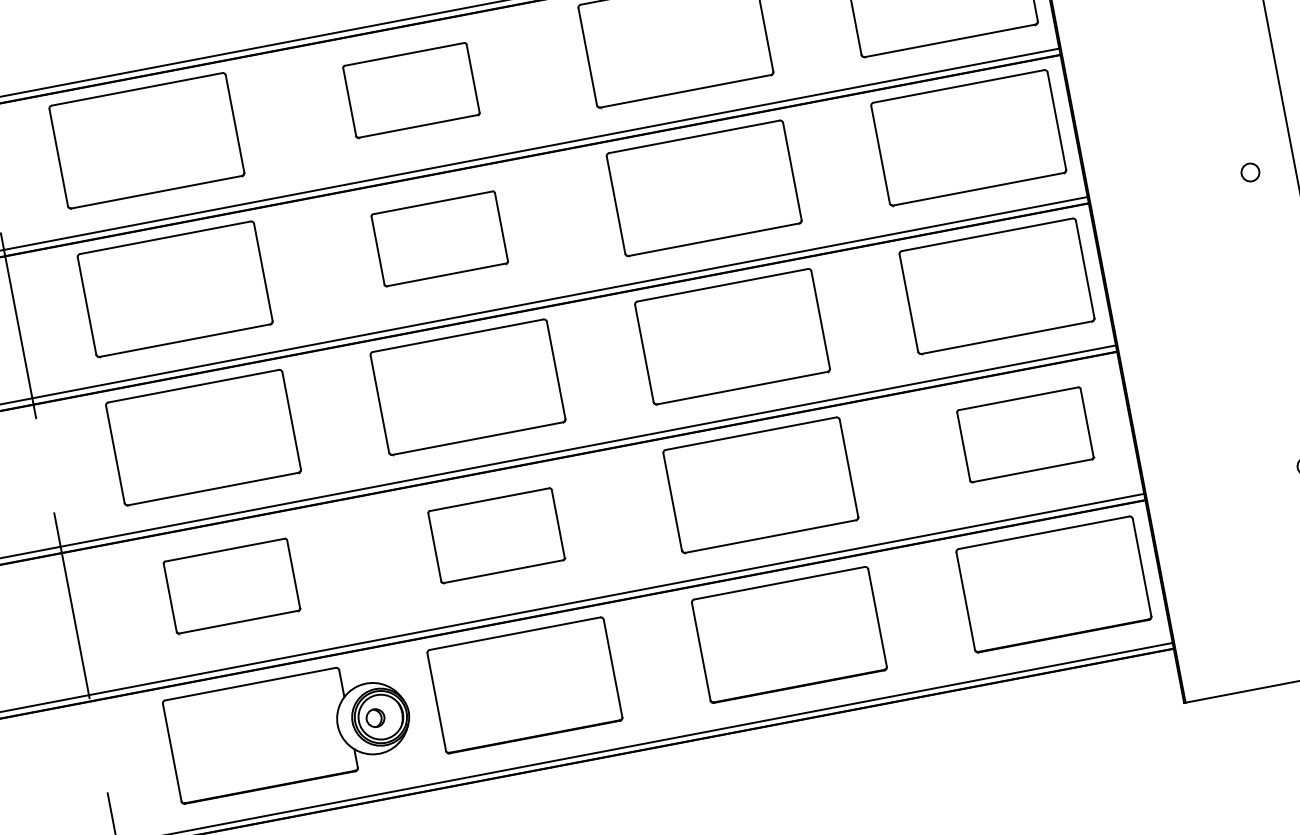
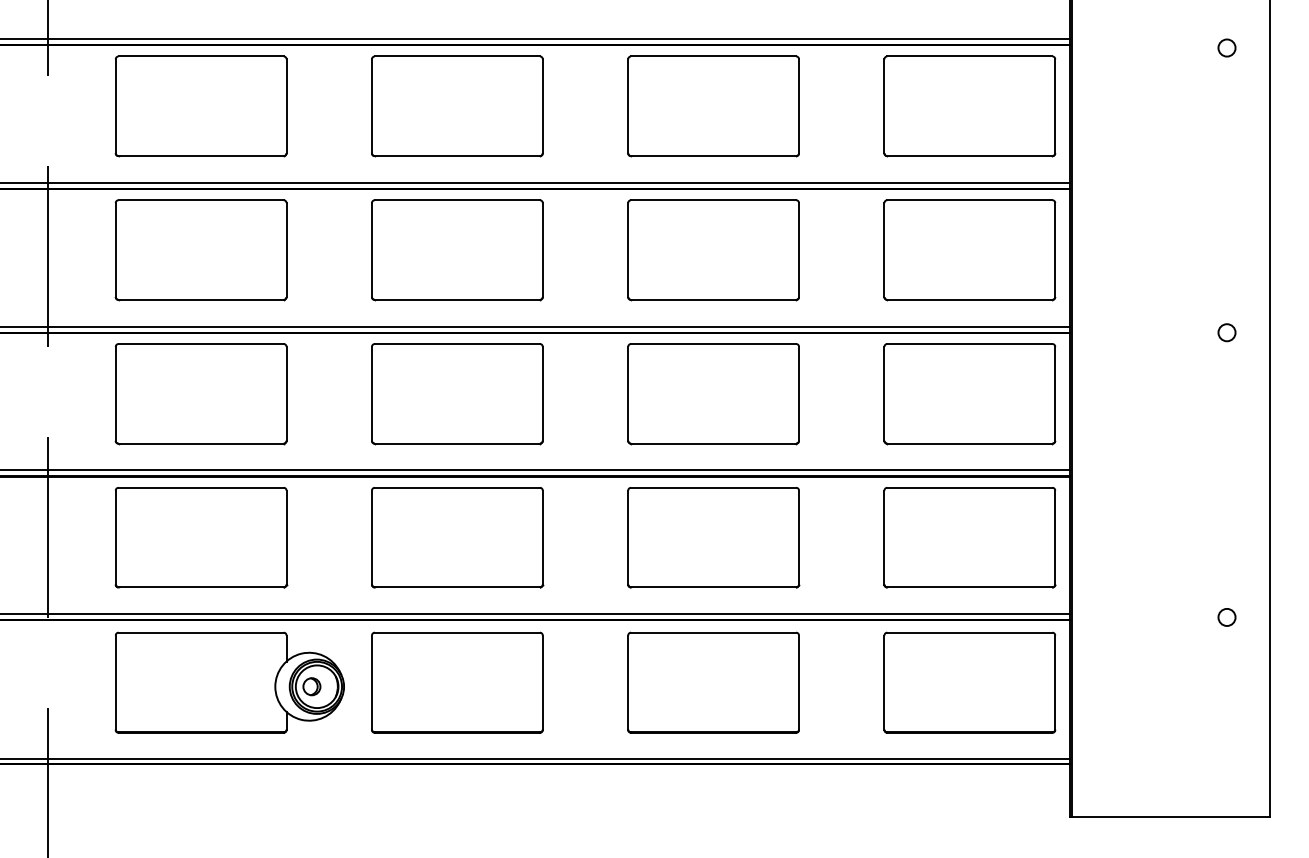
part: (411, 90) -> (457, 106), size x1.43
part: (439, 239) -> (457, 250), size x1.43
part: (1024, 434) -> (969, 537), size x1.43
part: (496, 535) -> (457, 537), size x1.43
part: (232, 585) -> (201, 537), size x1.43

